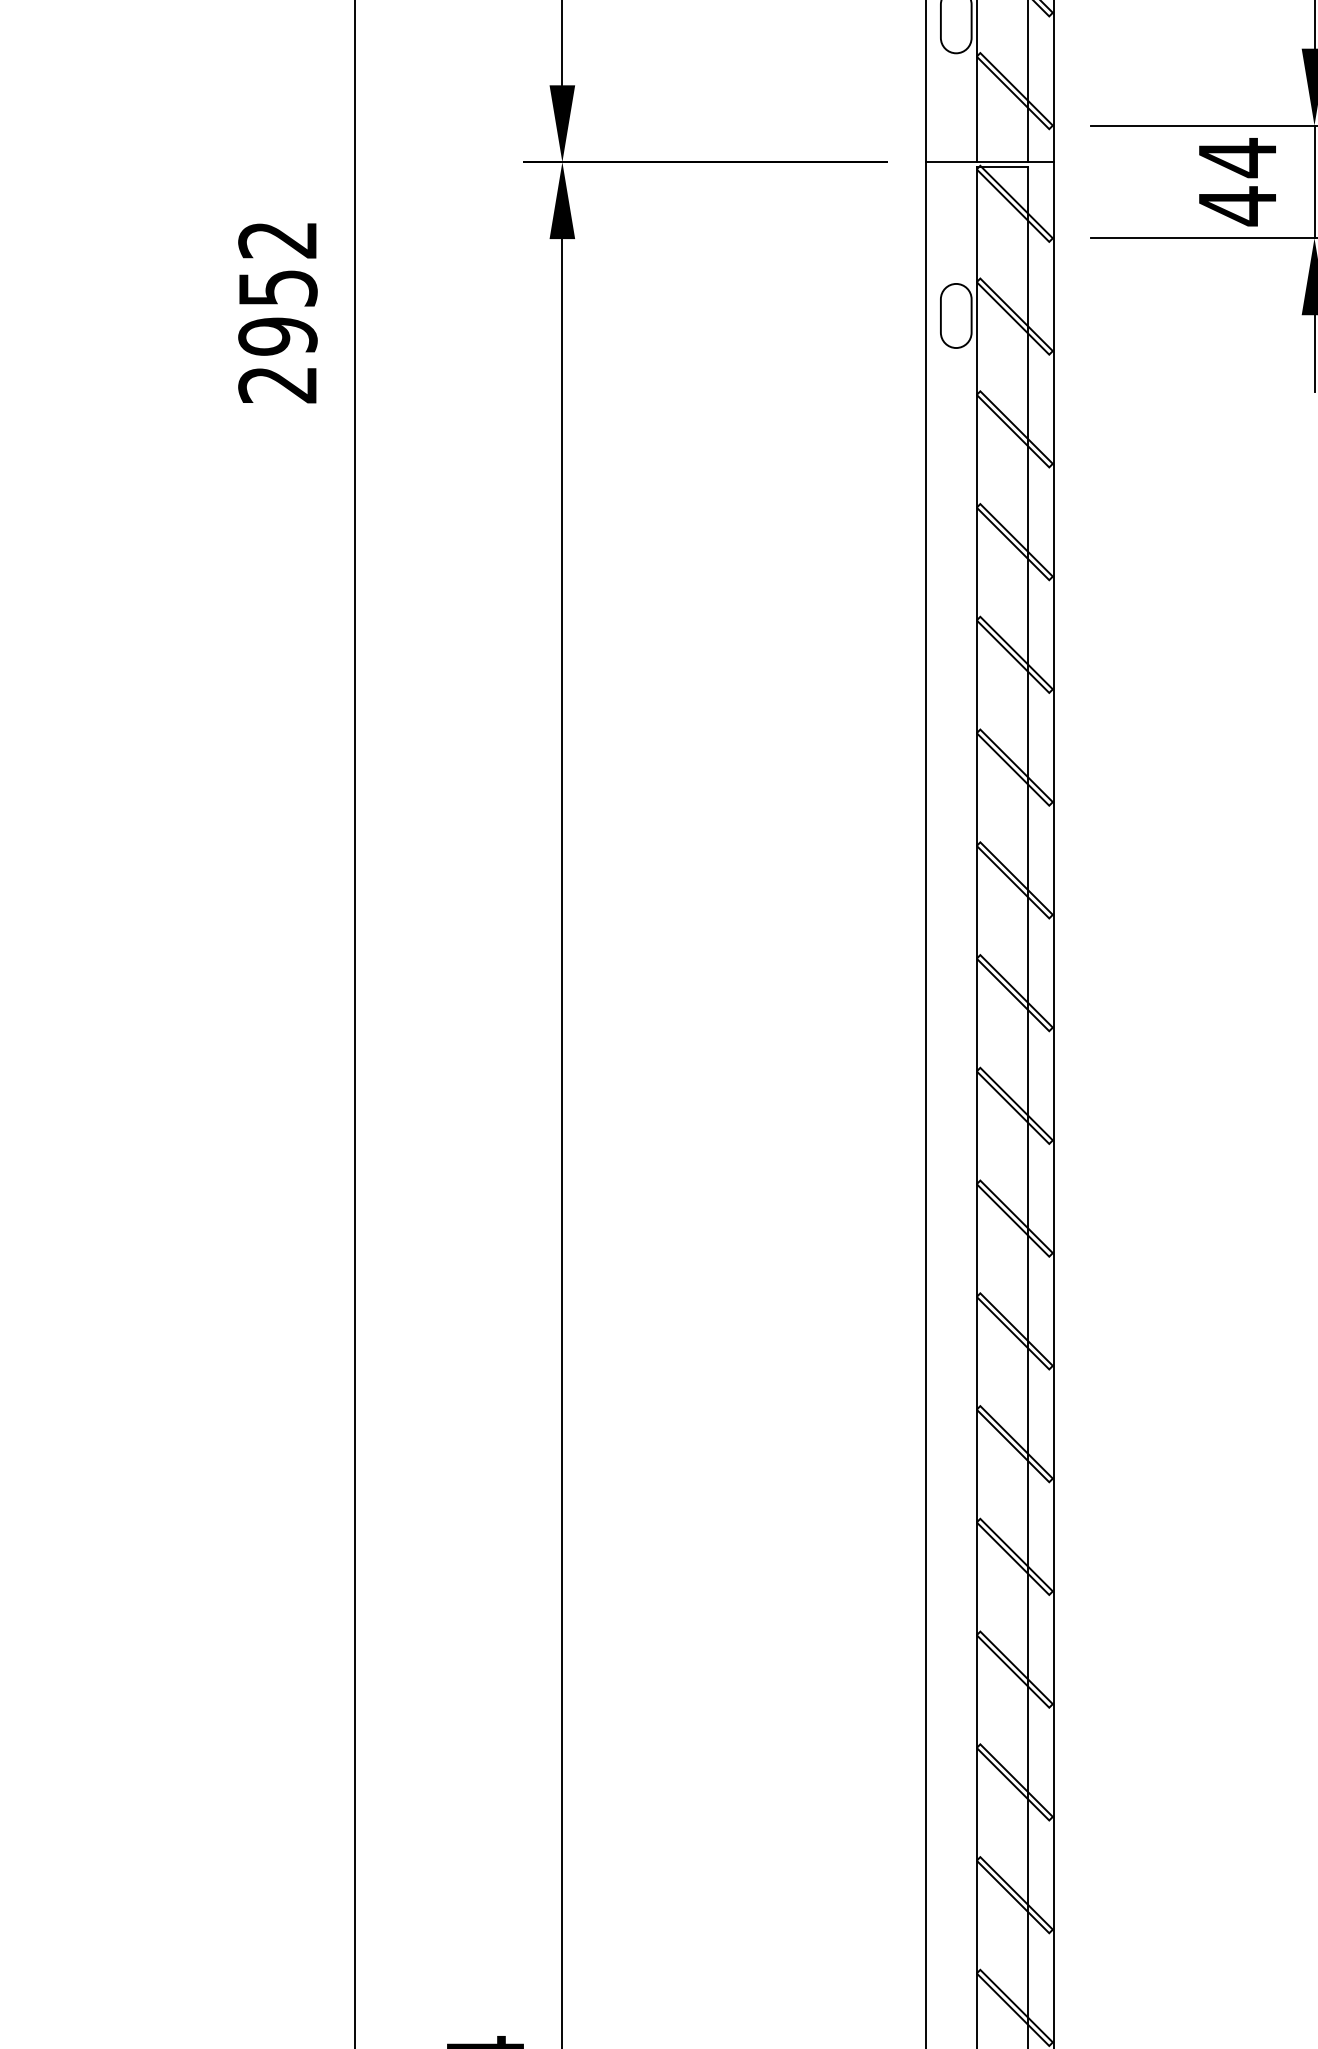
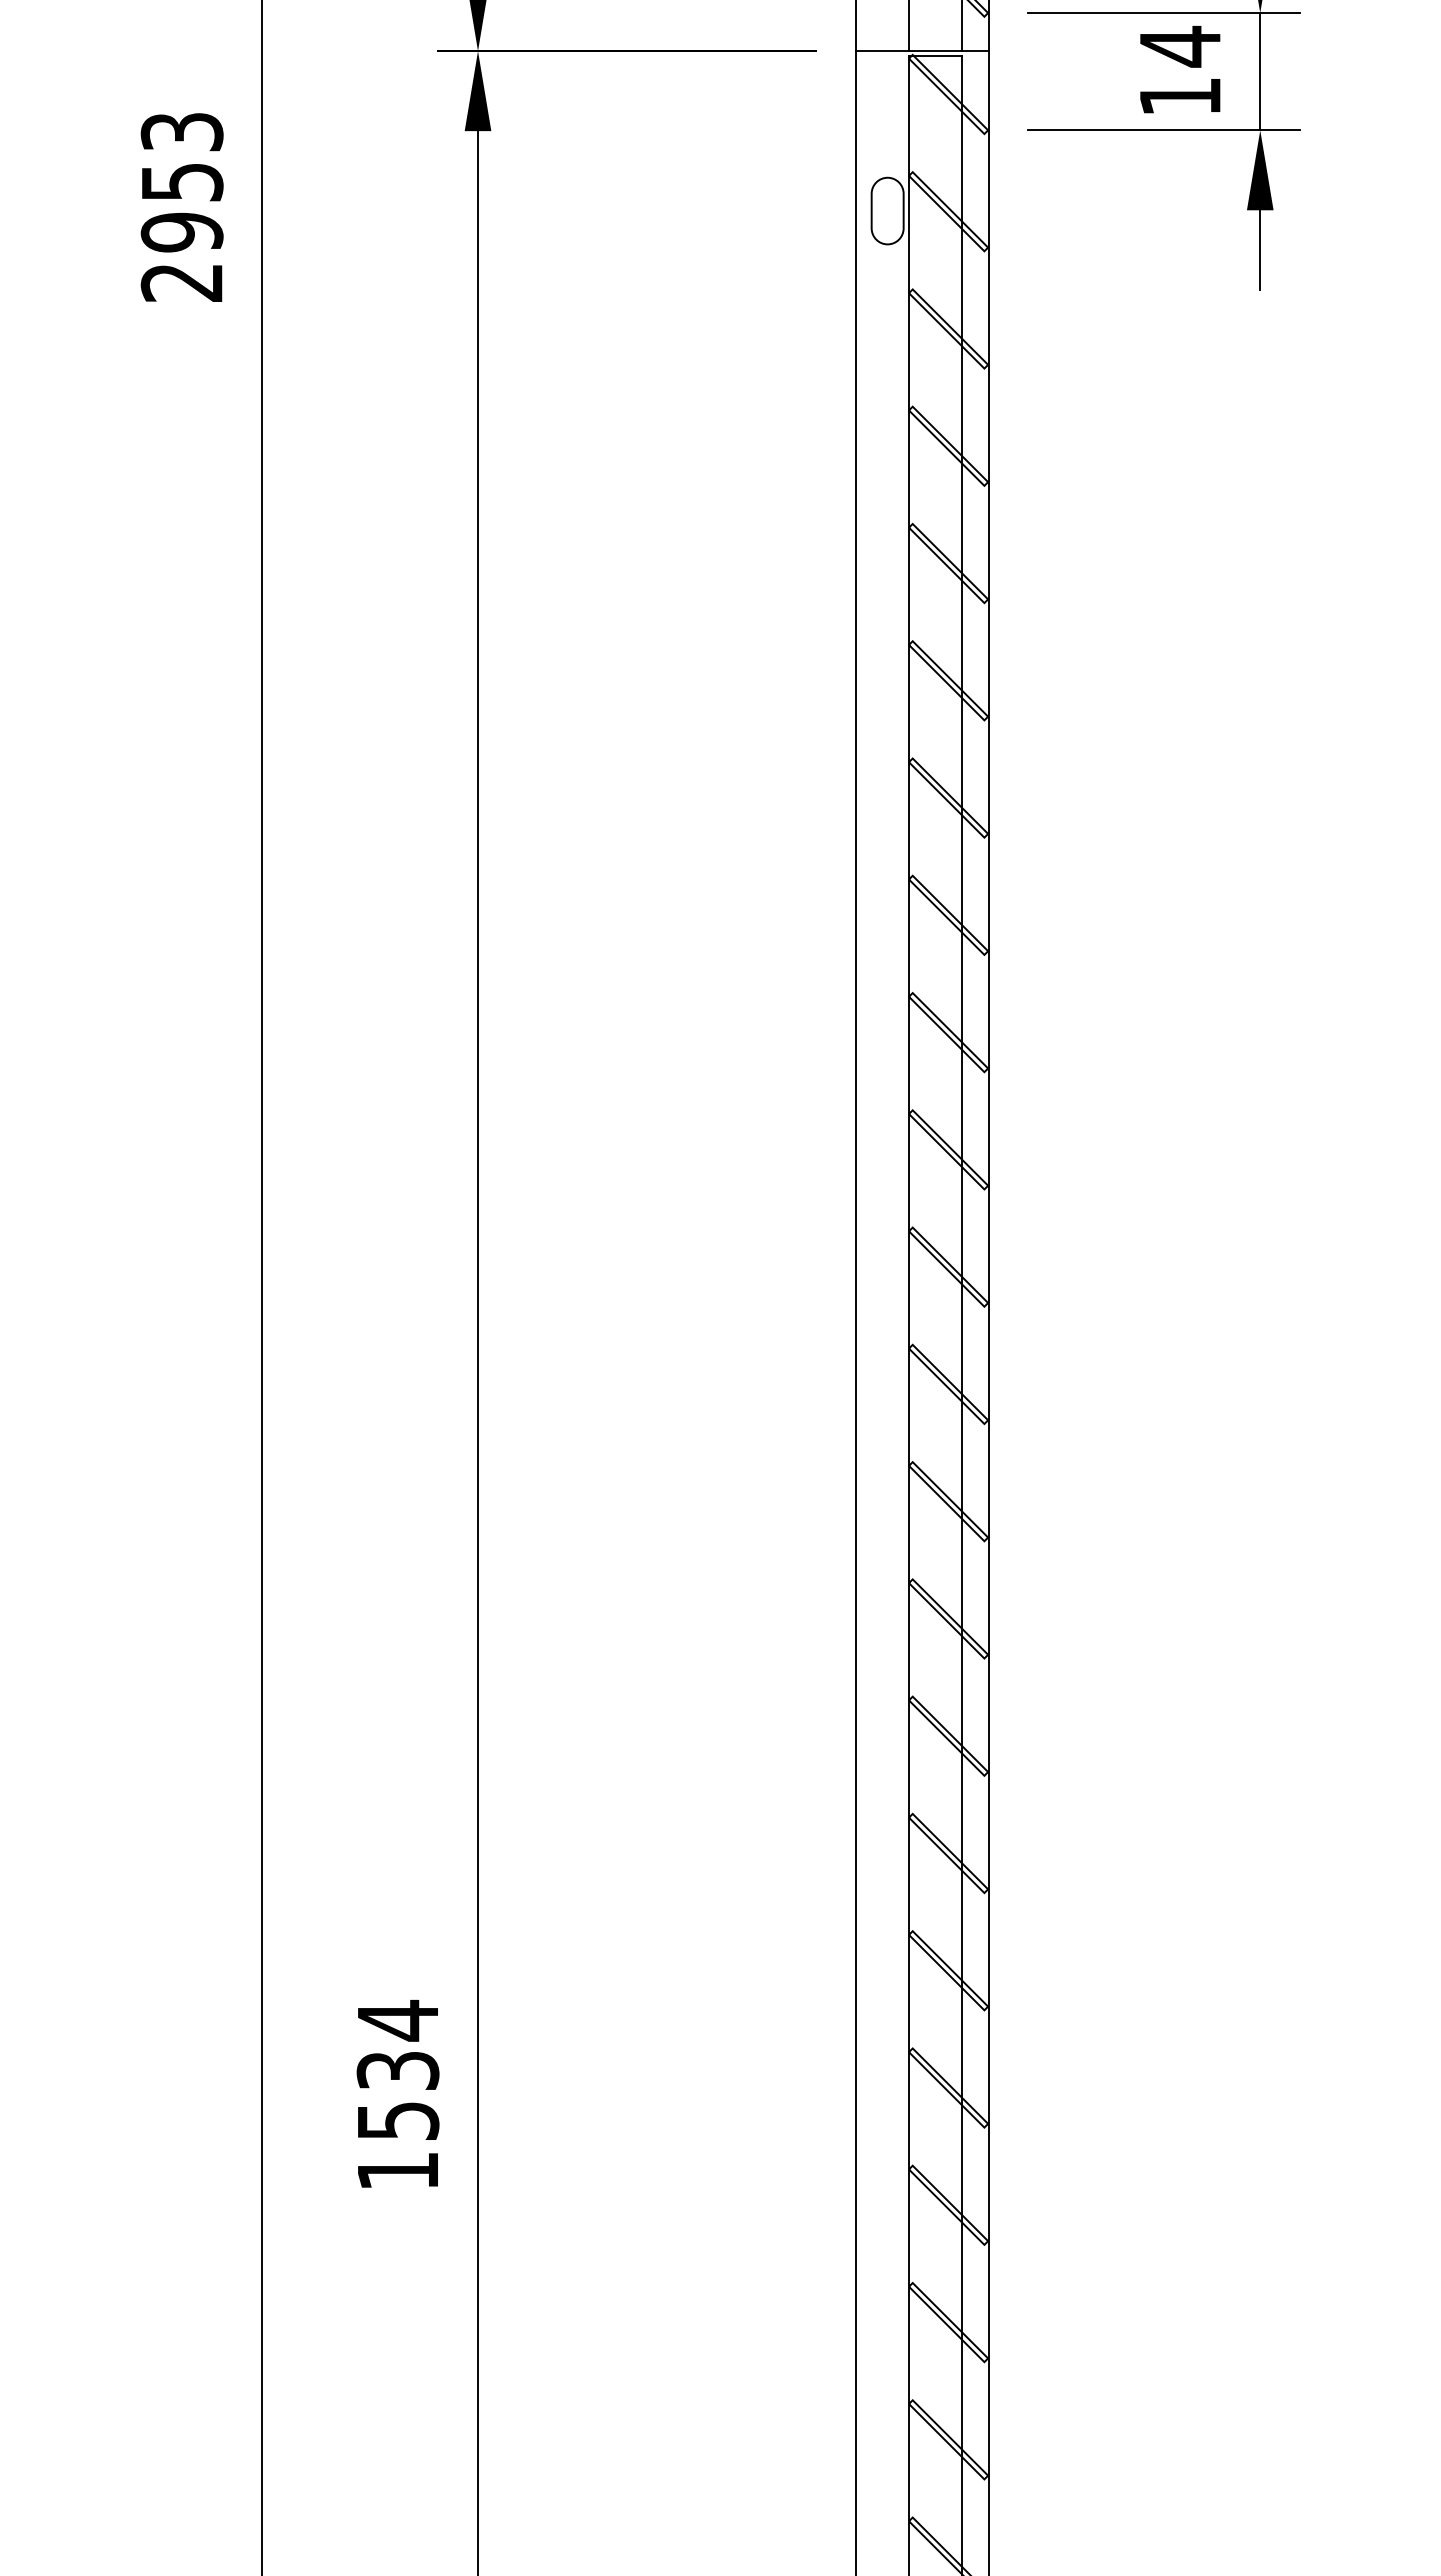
text: (1237, 205) -> (1180, 96), 44 -> 14
text: (277, 240) -> (181, 132), 2952 -> 2953

